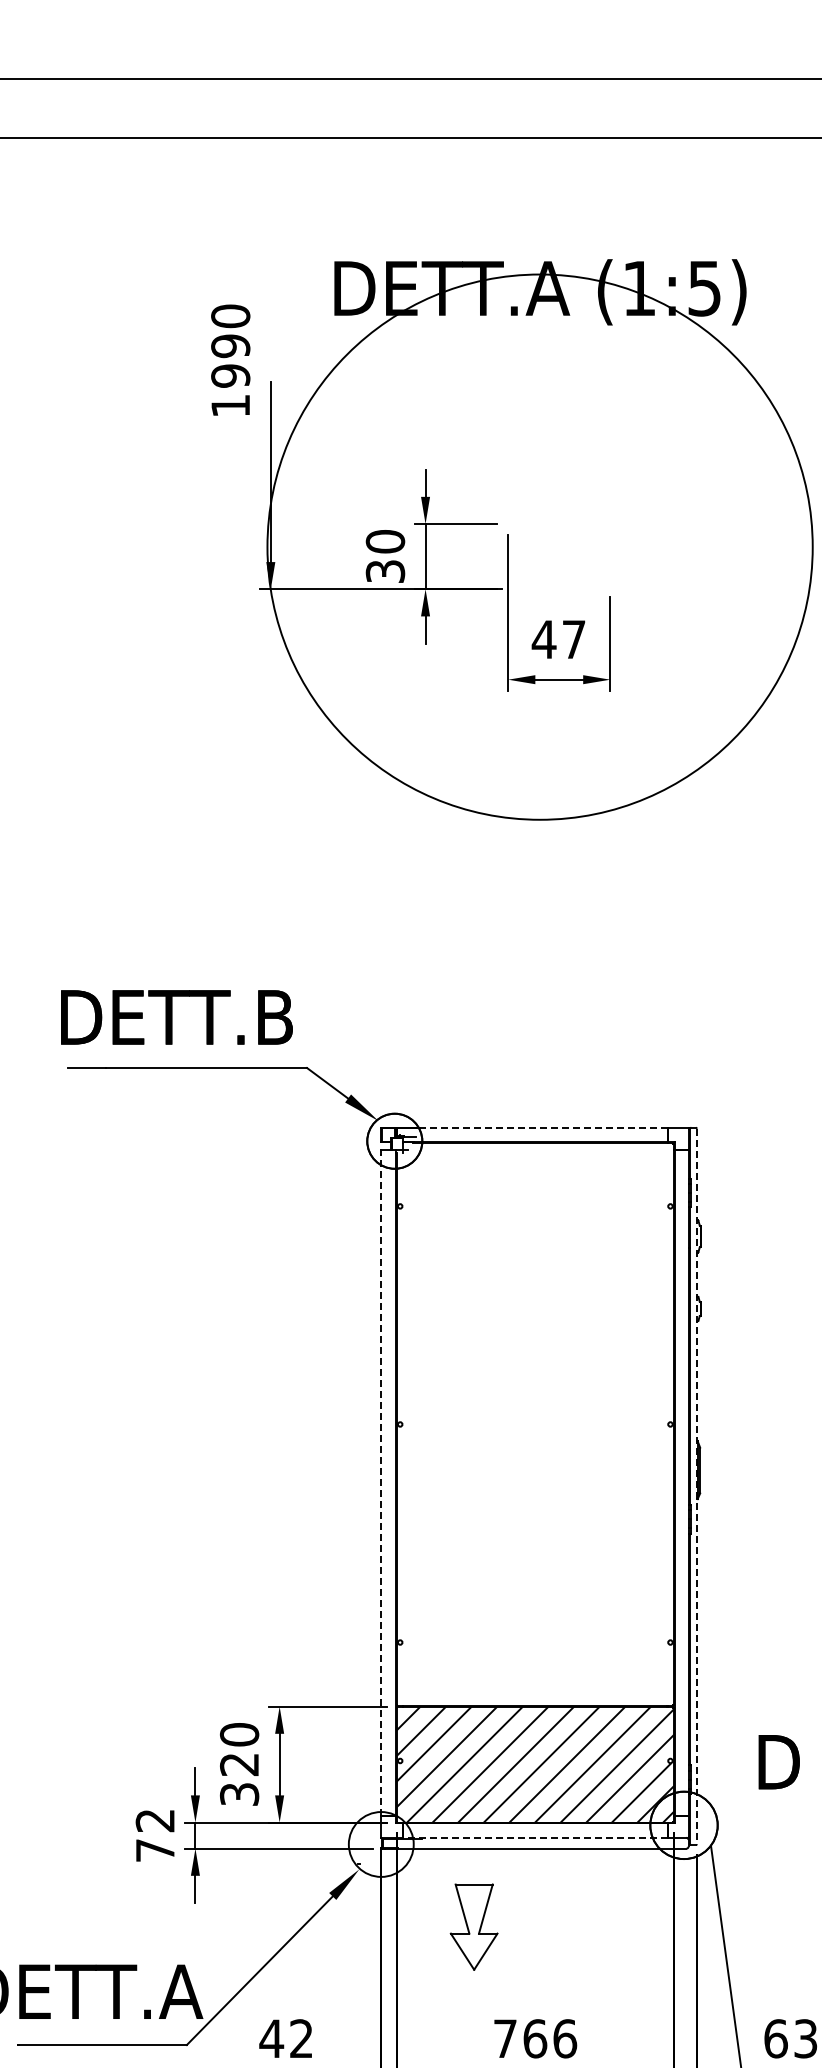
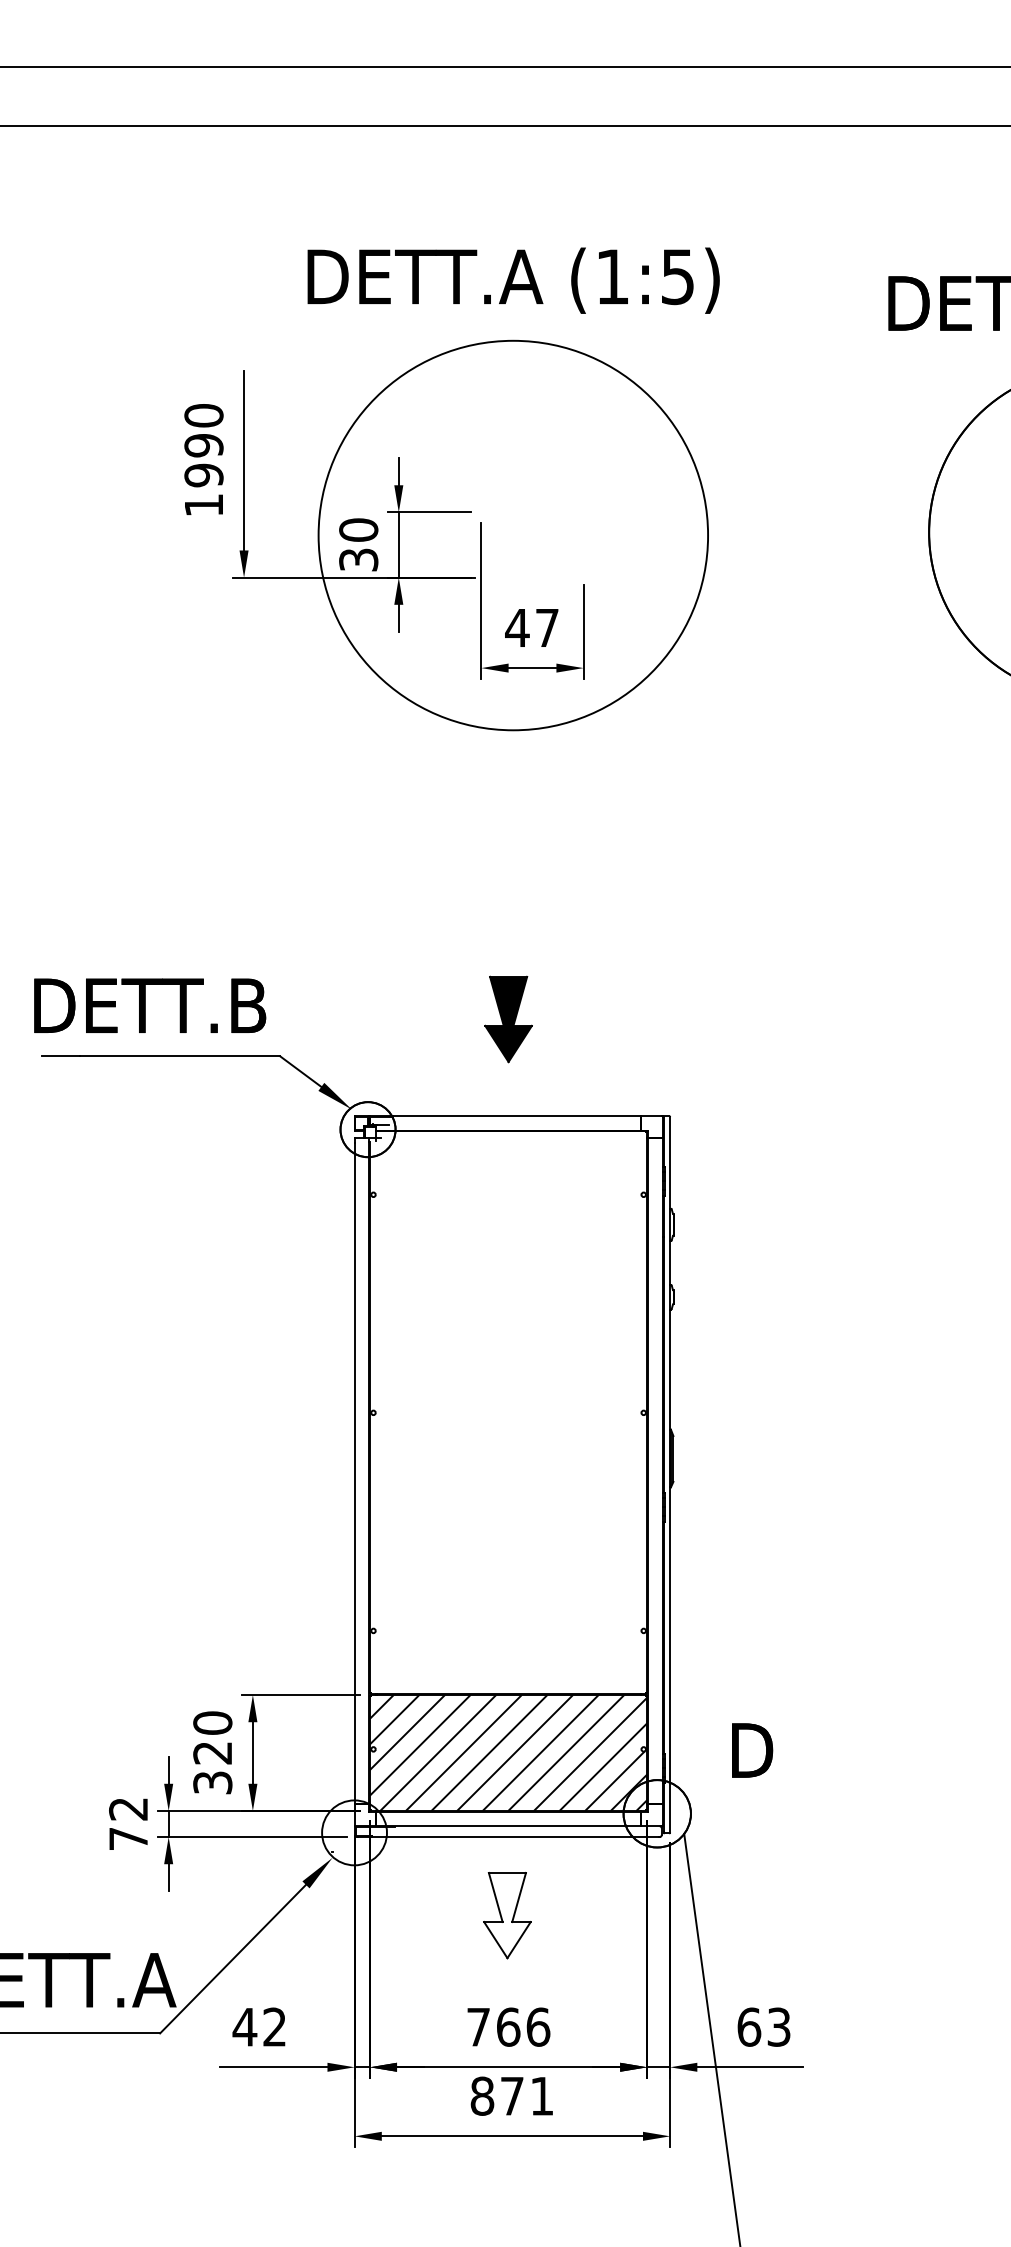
text: (230, 360) -> (203, 459), moved
circle: (540, 547) -> (513, 535), size x0.71
part: (535, 1031) -> (508, 1019), added
line: (544, 1128) -> (517, 1116), dashed -> solid
line: (381, 1485) -> (354, 1473), dashed -> solid
line: (697, 1486) -> (670, 1474), dashed -> solid
line: (535, 1838) -> (508, 1826), dashed -> solid
part: (474, 1927) -> (507, 1915), moved

